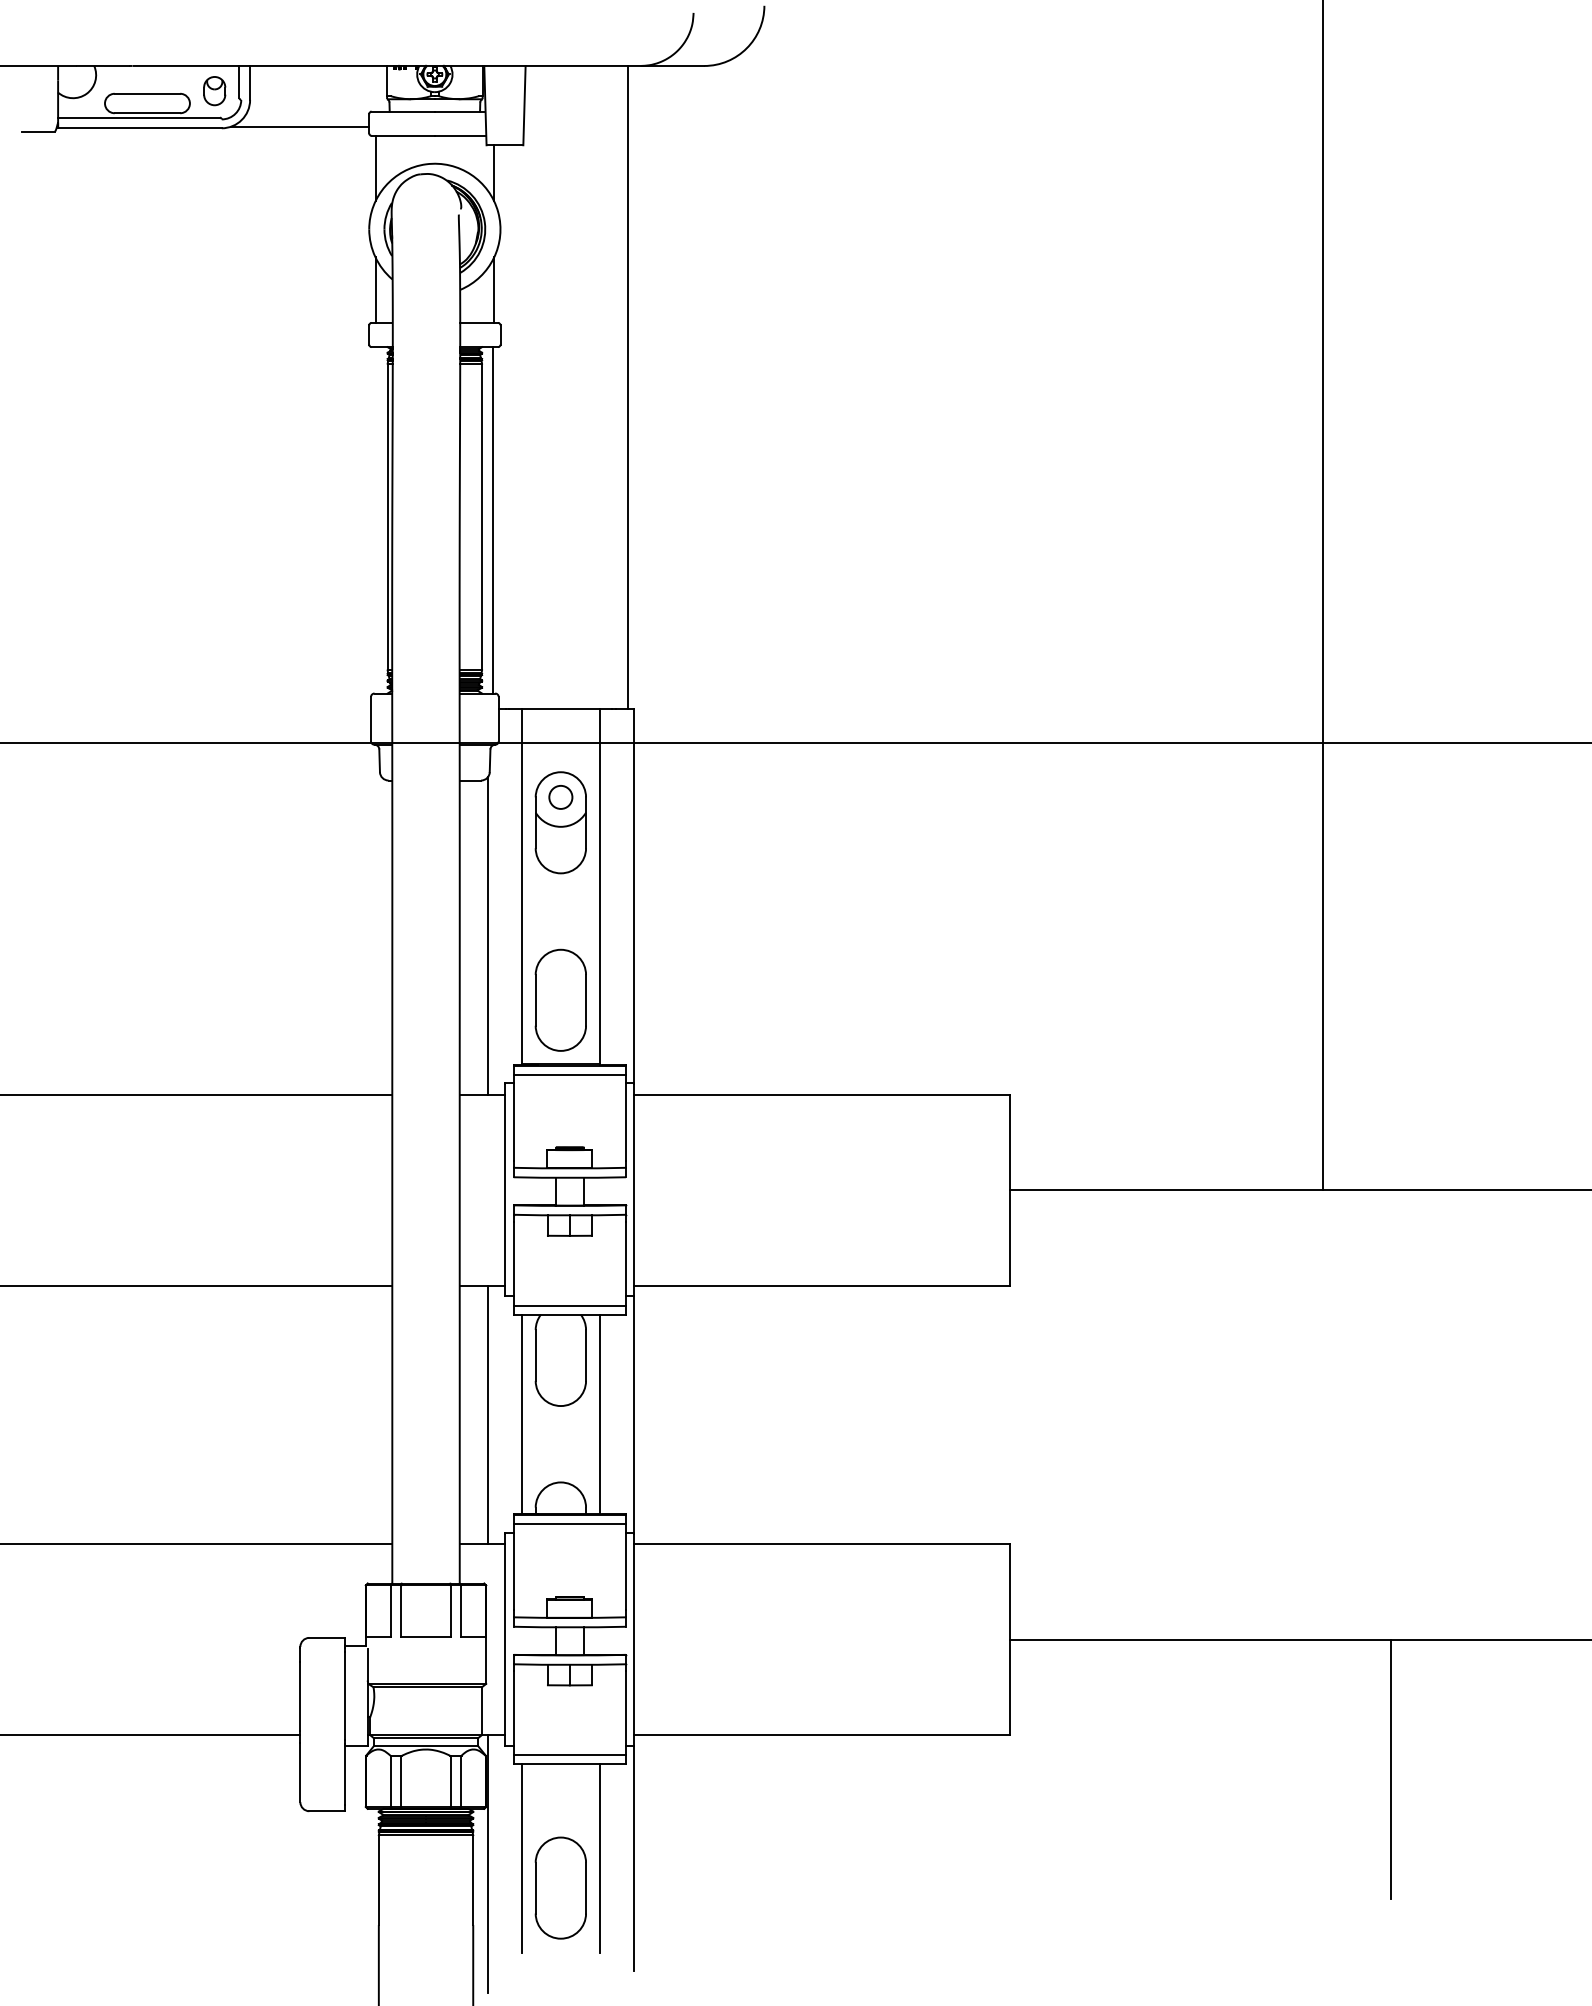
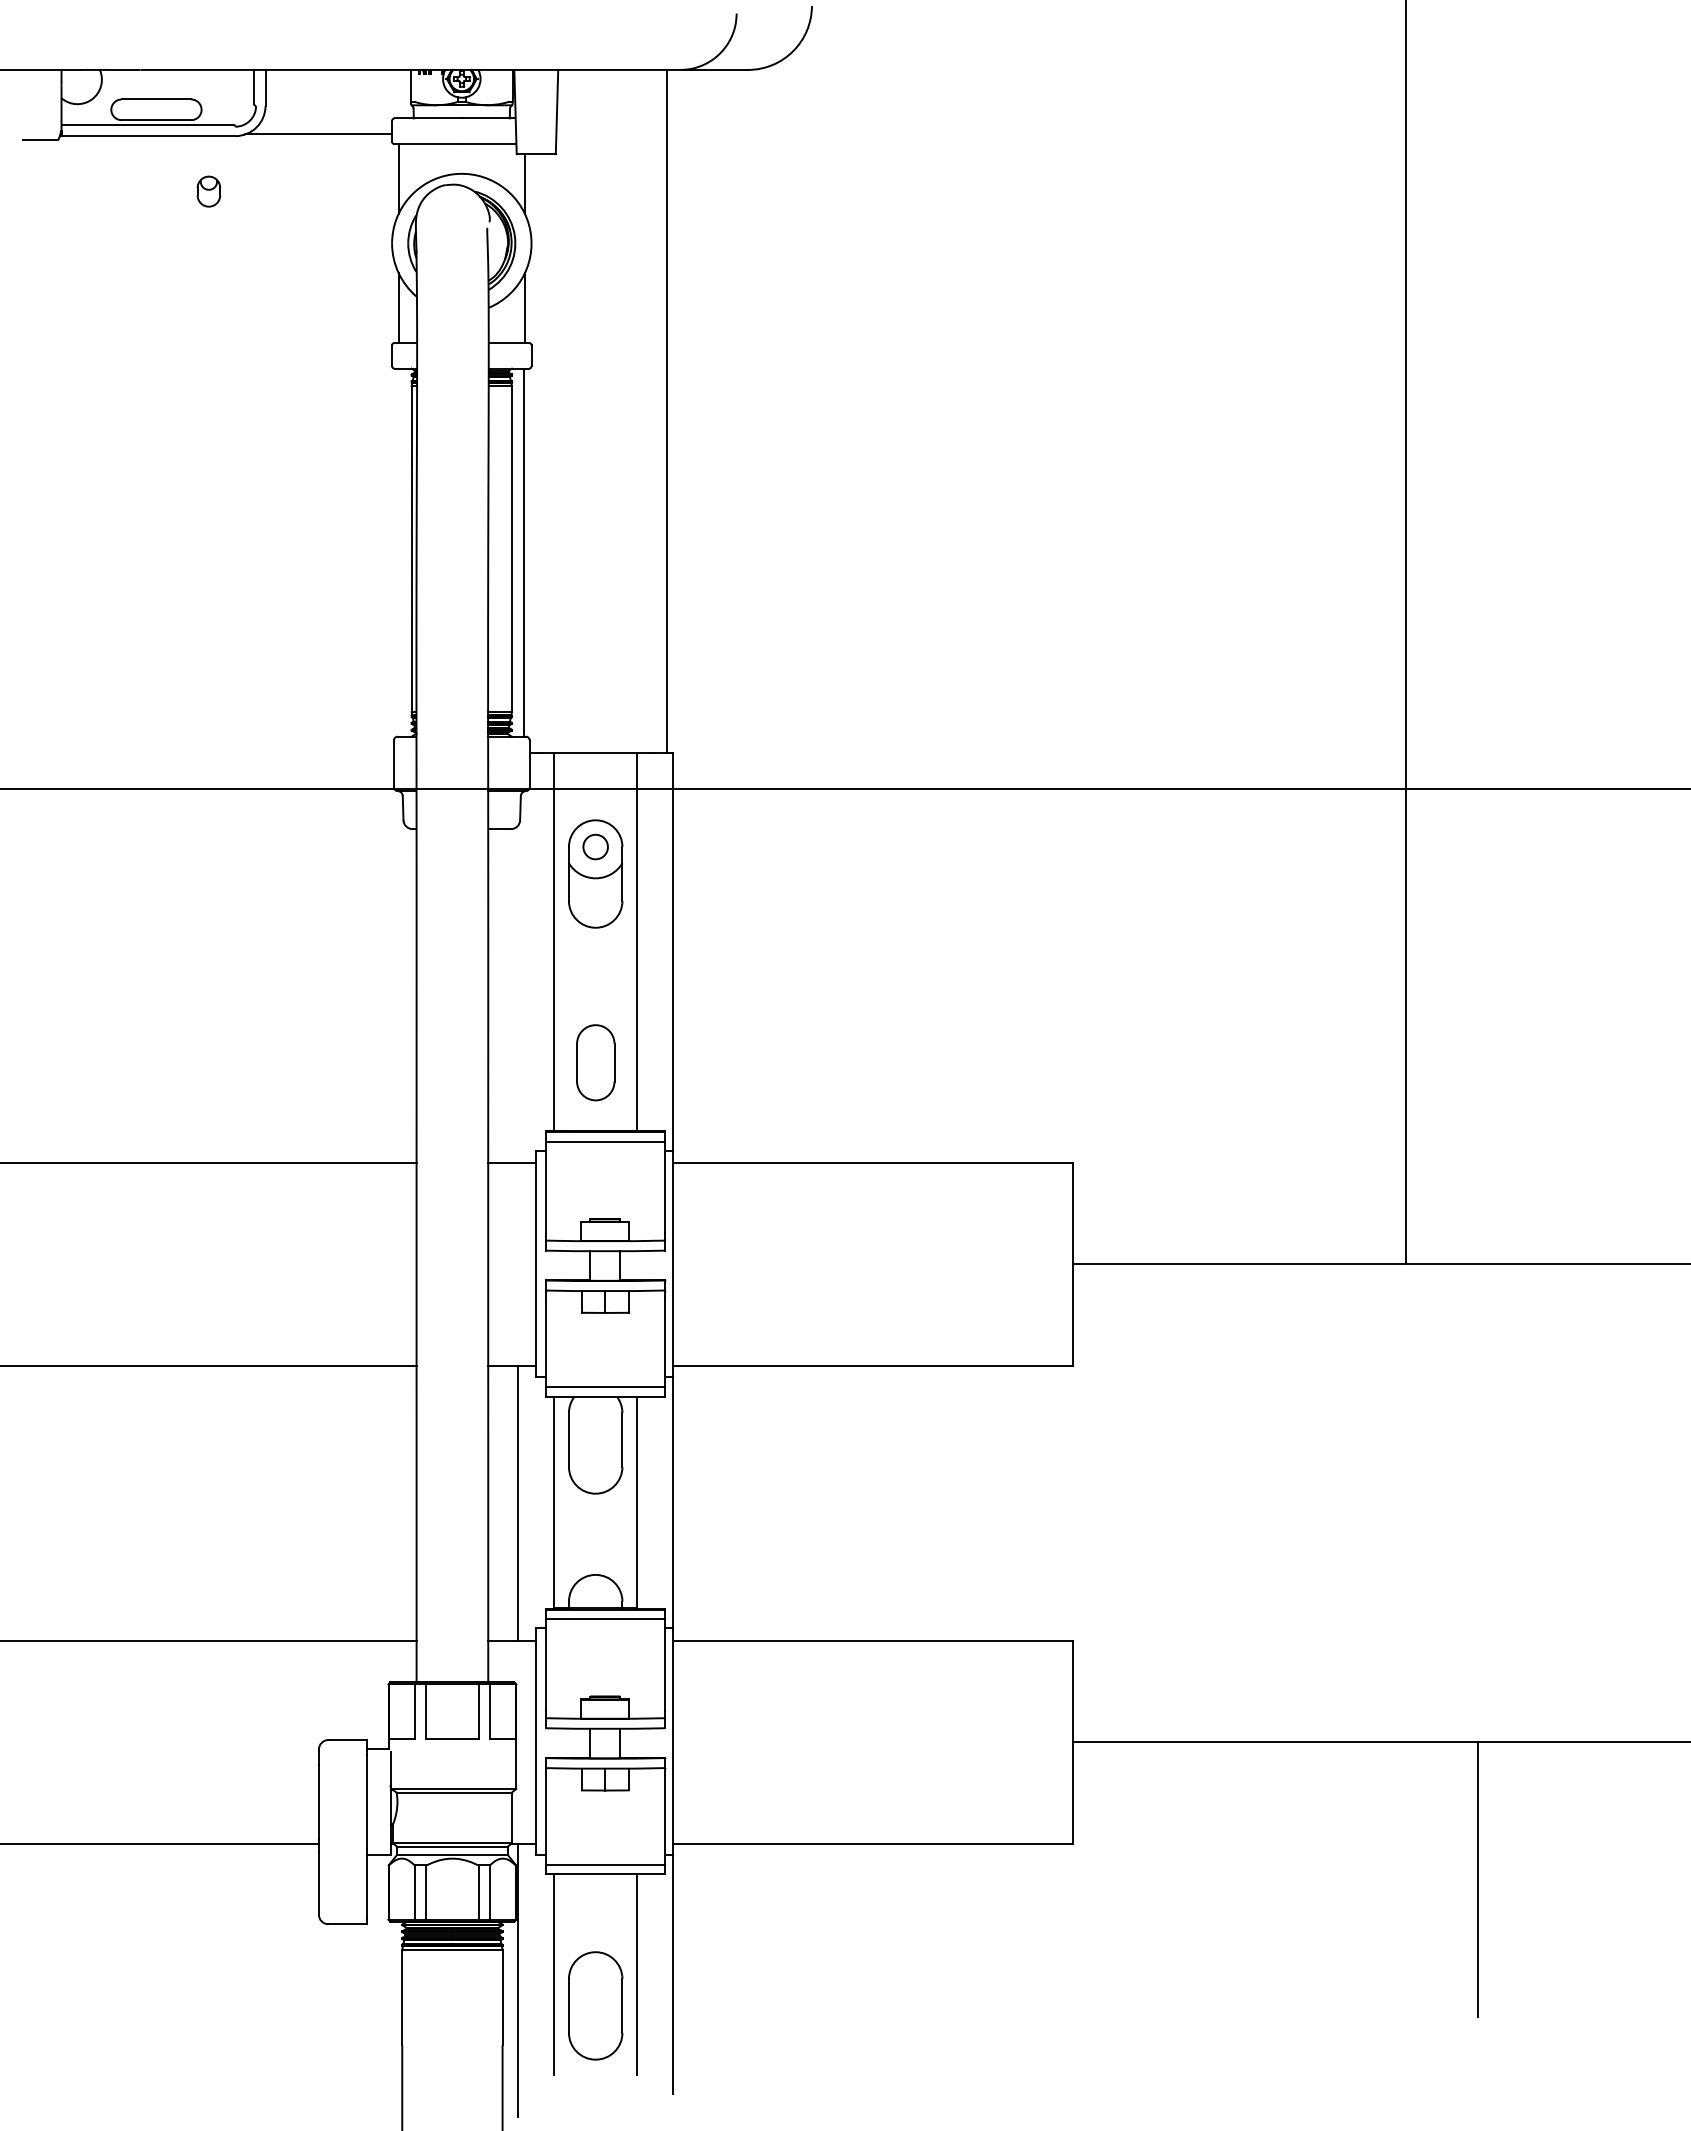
part: (214, 90) -> (208, 191), moved
line: (488, 935) -> (518, 993), removed
part: (560, 1000) -> (595, 1062), size x0.7

